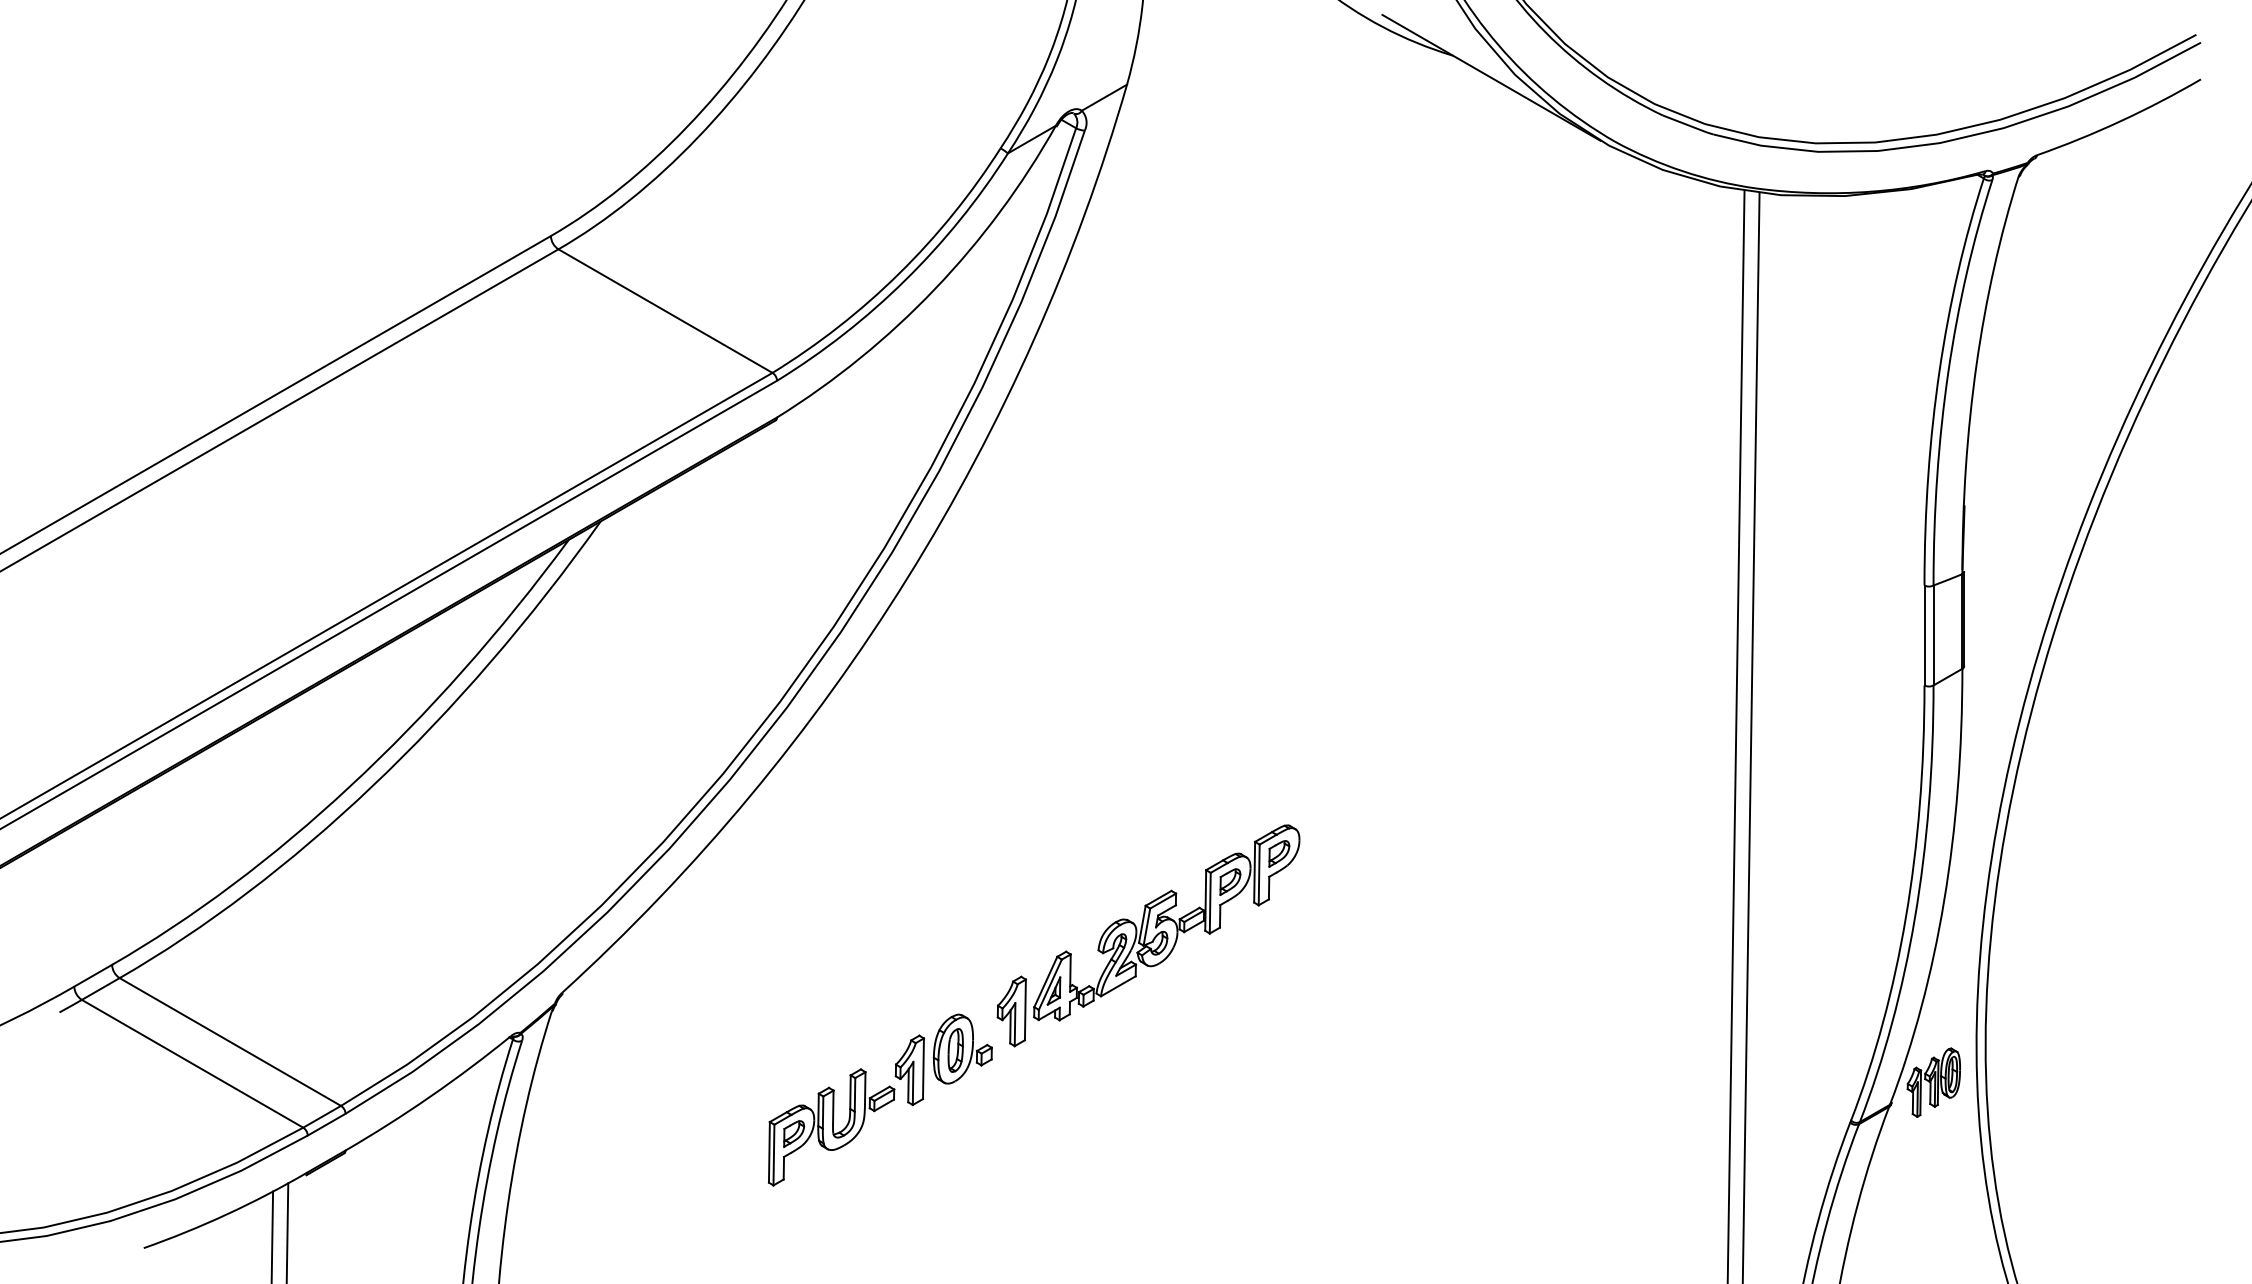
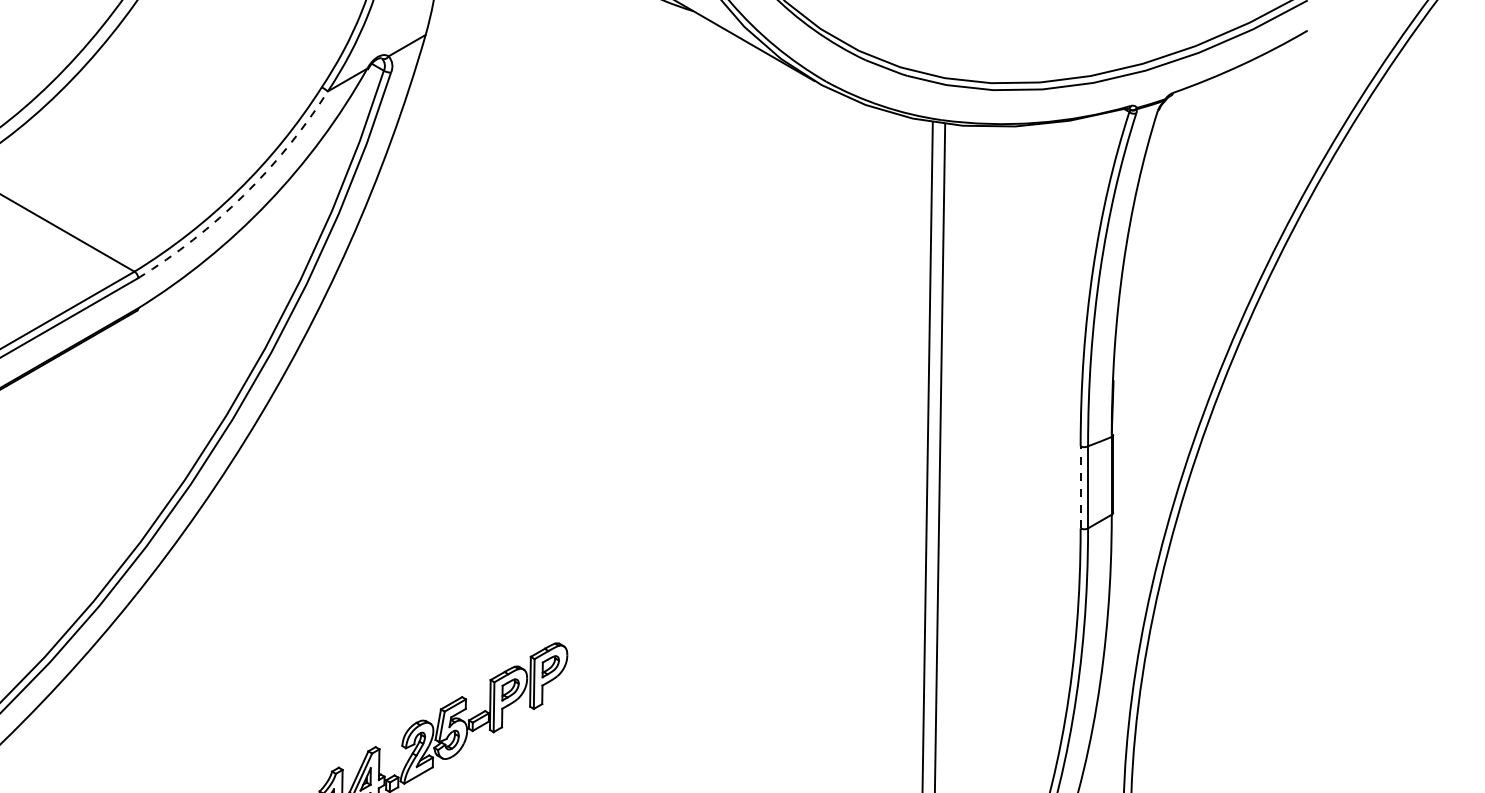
arc: (905, 280) -> (243, 195), solid -> dashed
line: (1924, 635) -> (1080, 487), solid -> dashed

